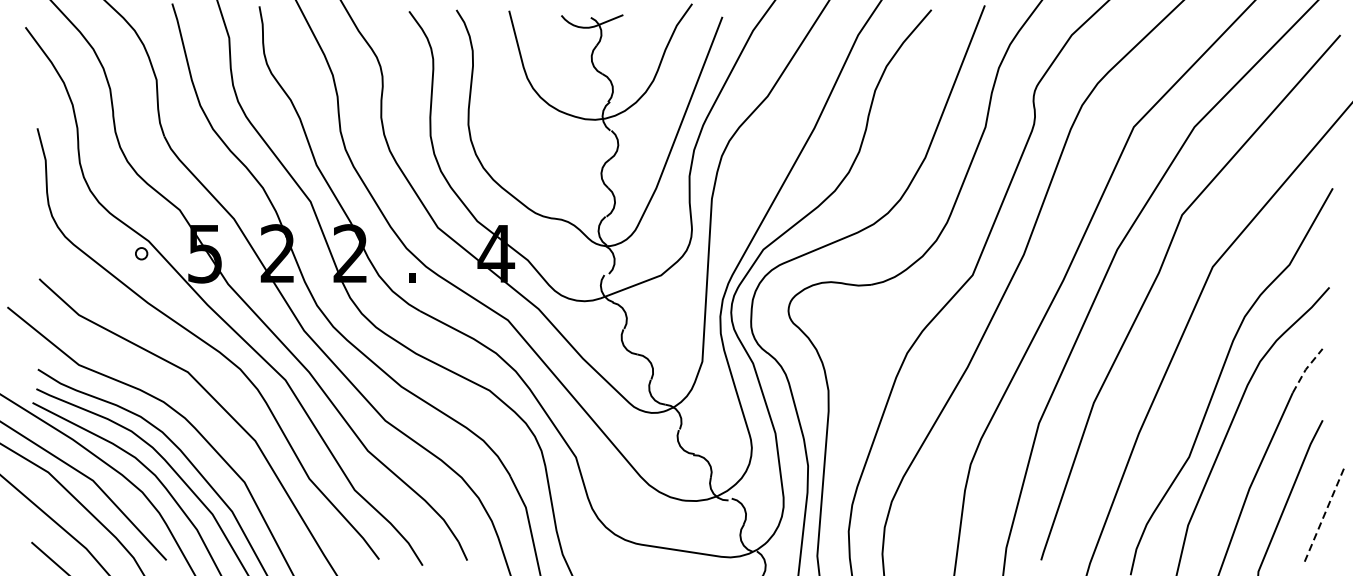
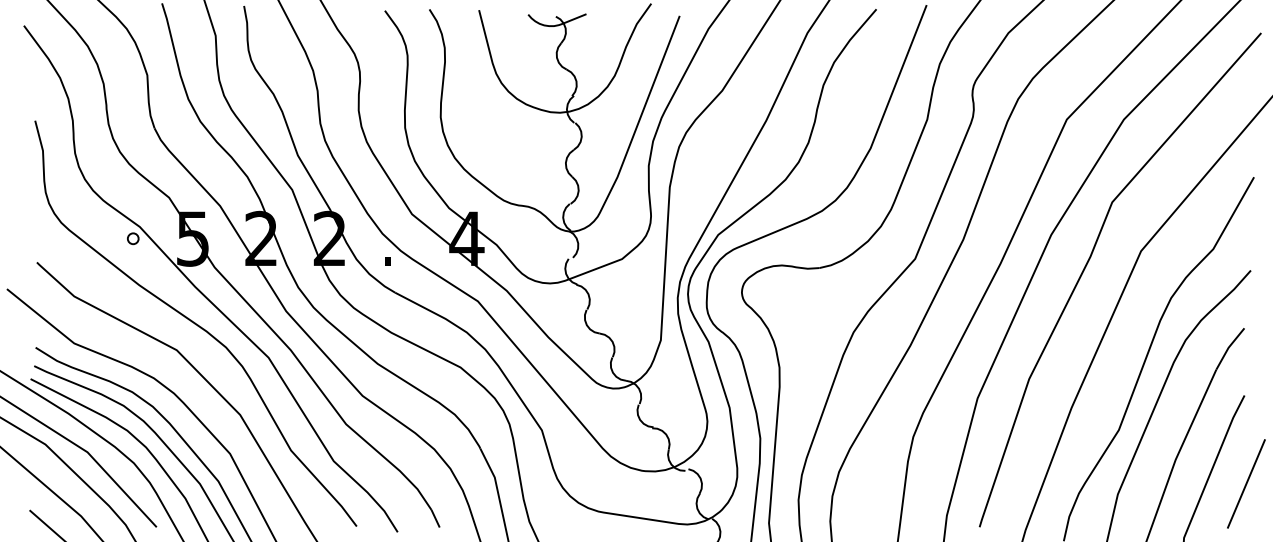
line: (1305, 369) -> (1228, 347), dashed -> solid
line: (1324, 513) -> (1246, 483), dashed -> solid

